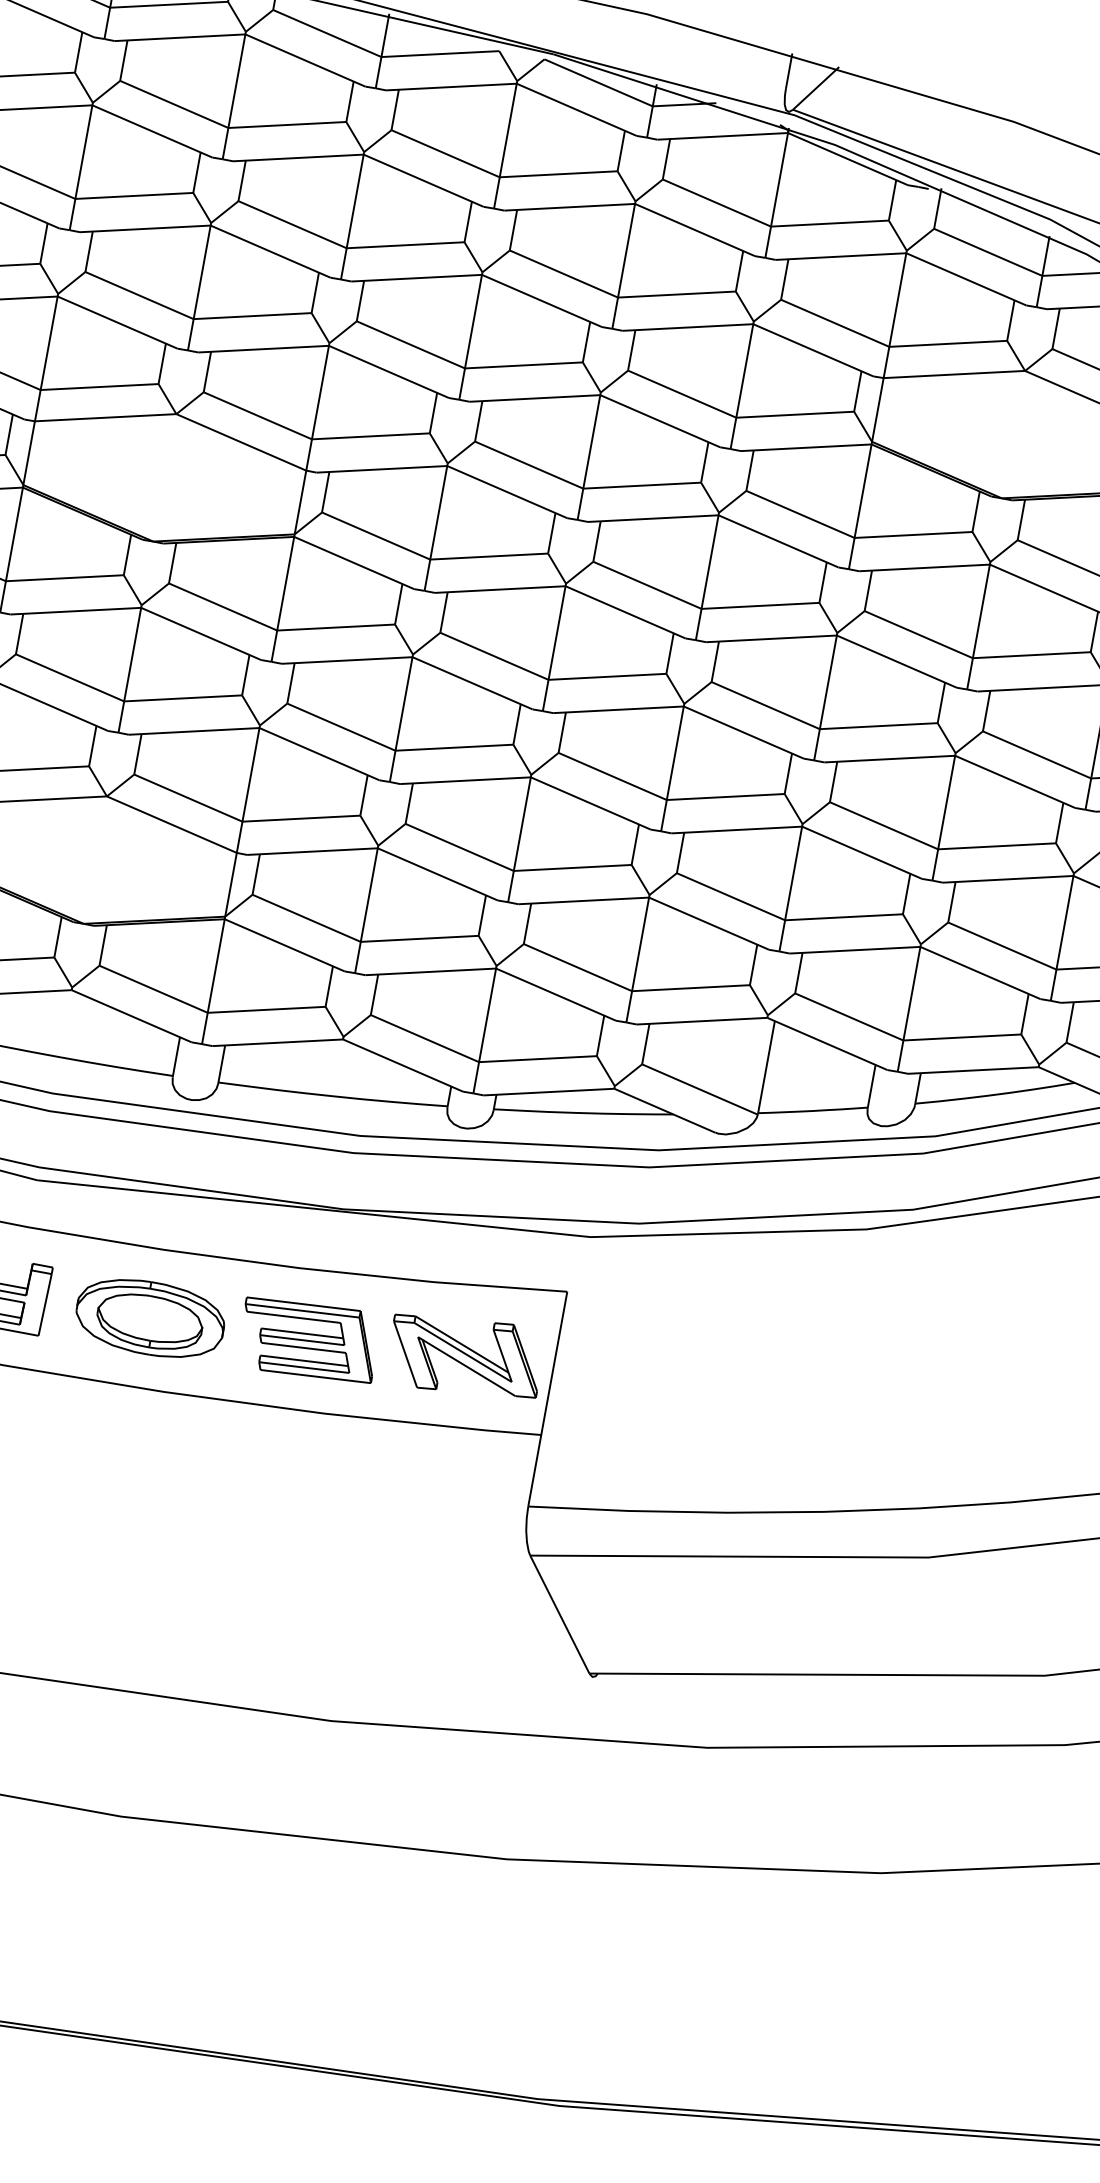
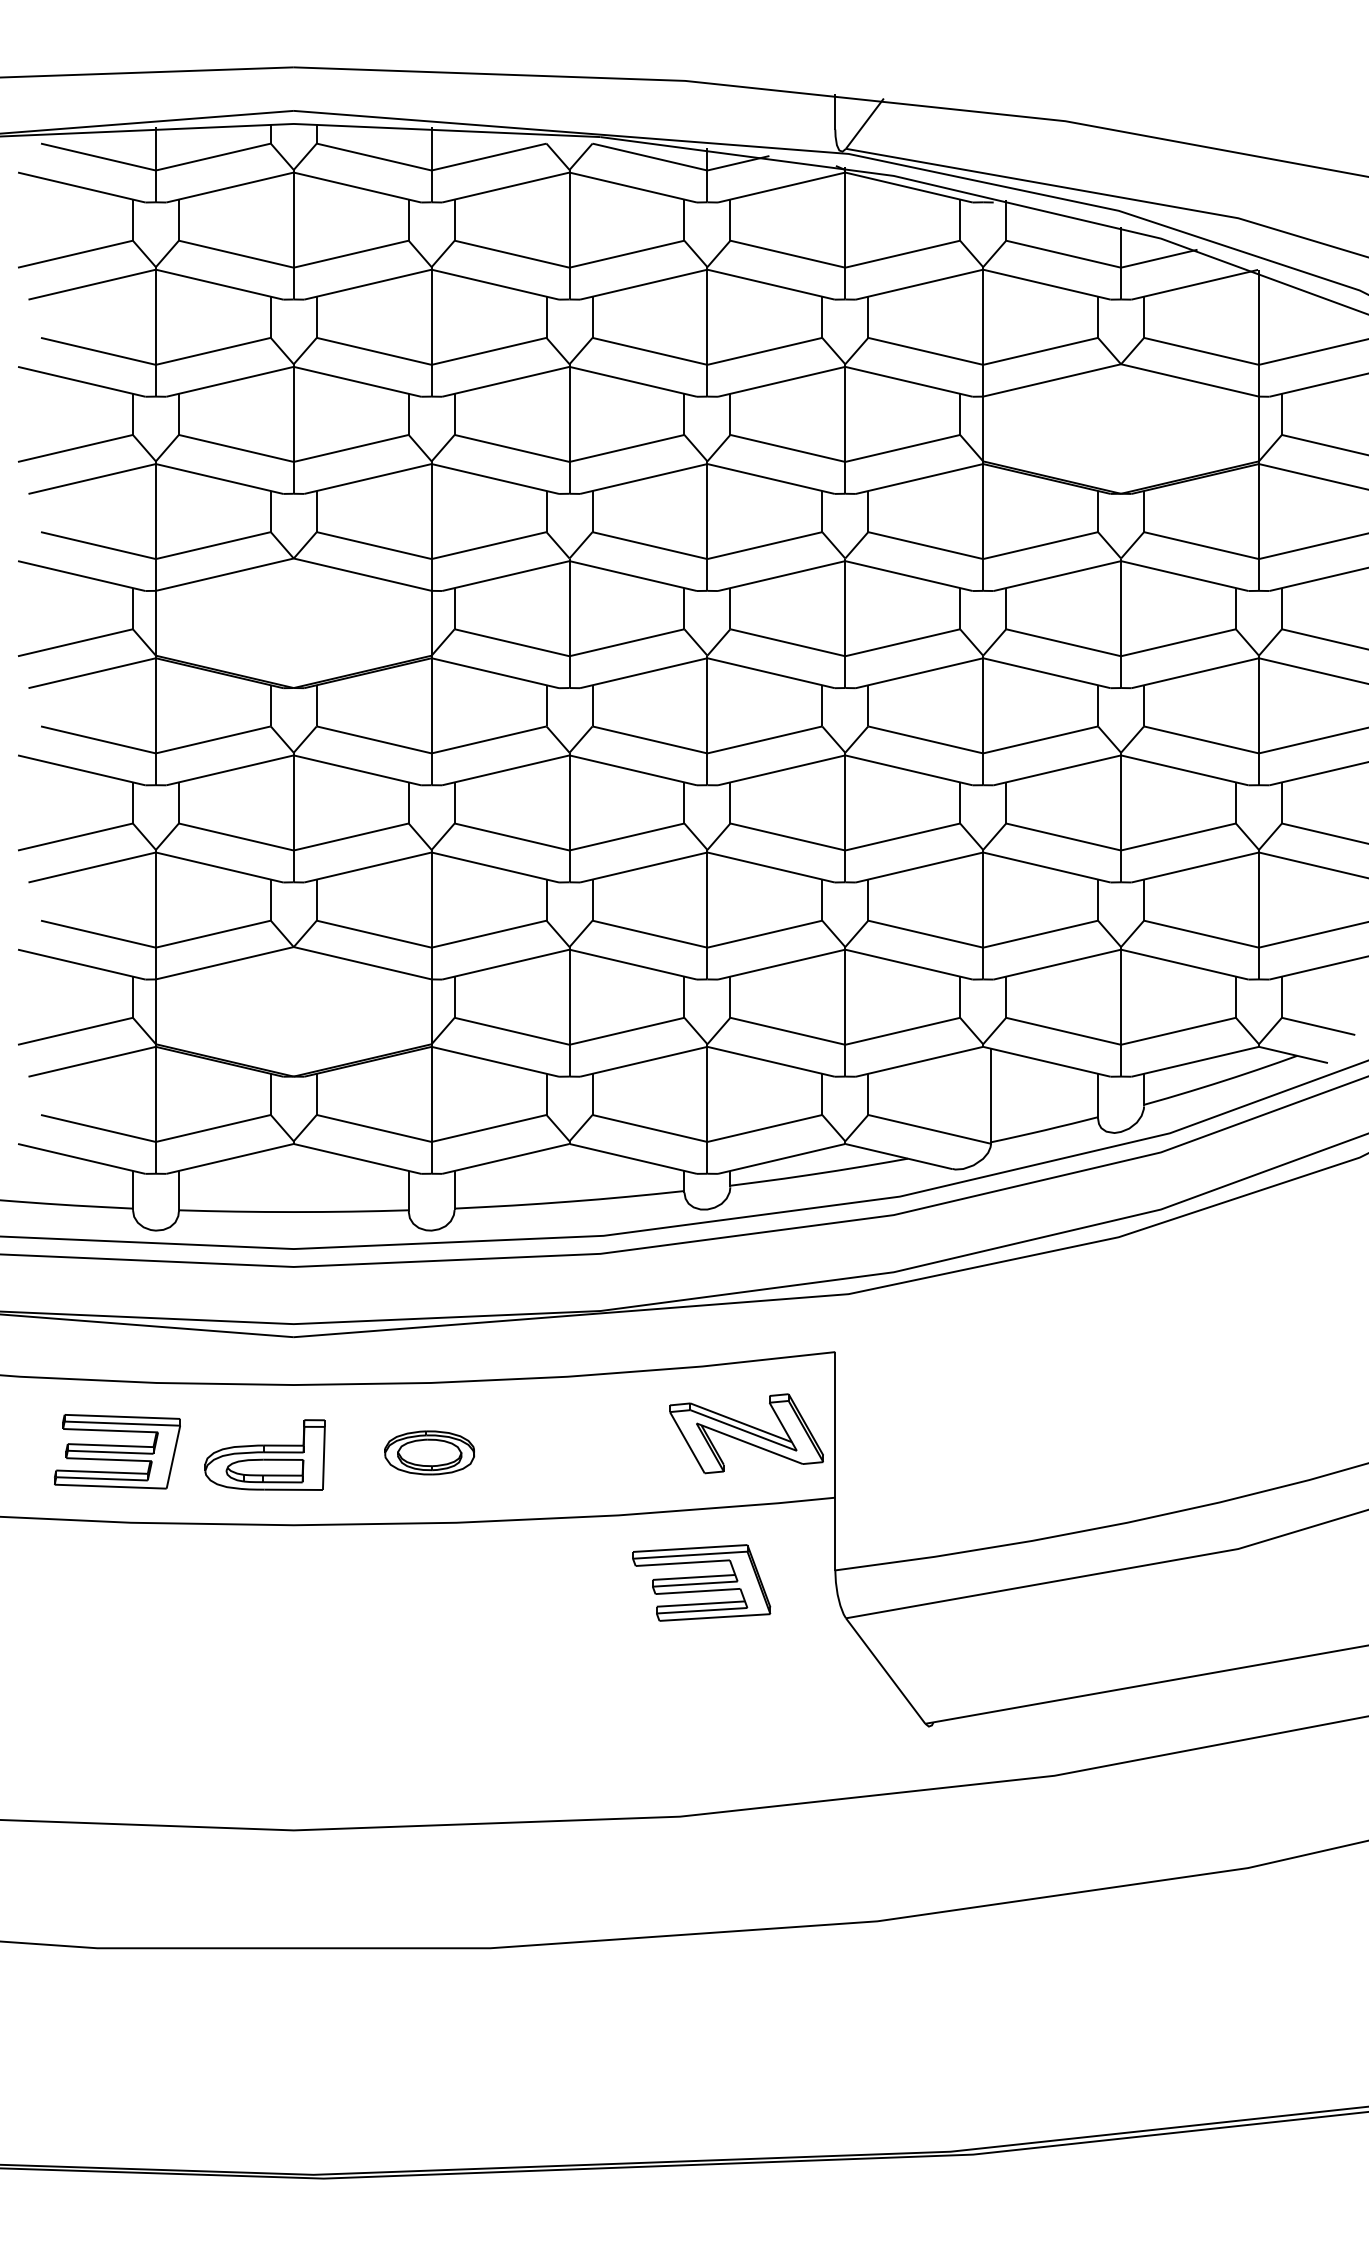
part: (150, 1317) -> (429, 1452), size x0.6
part: (308, 1339) -> (701, 1582), moved

